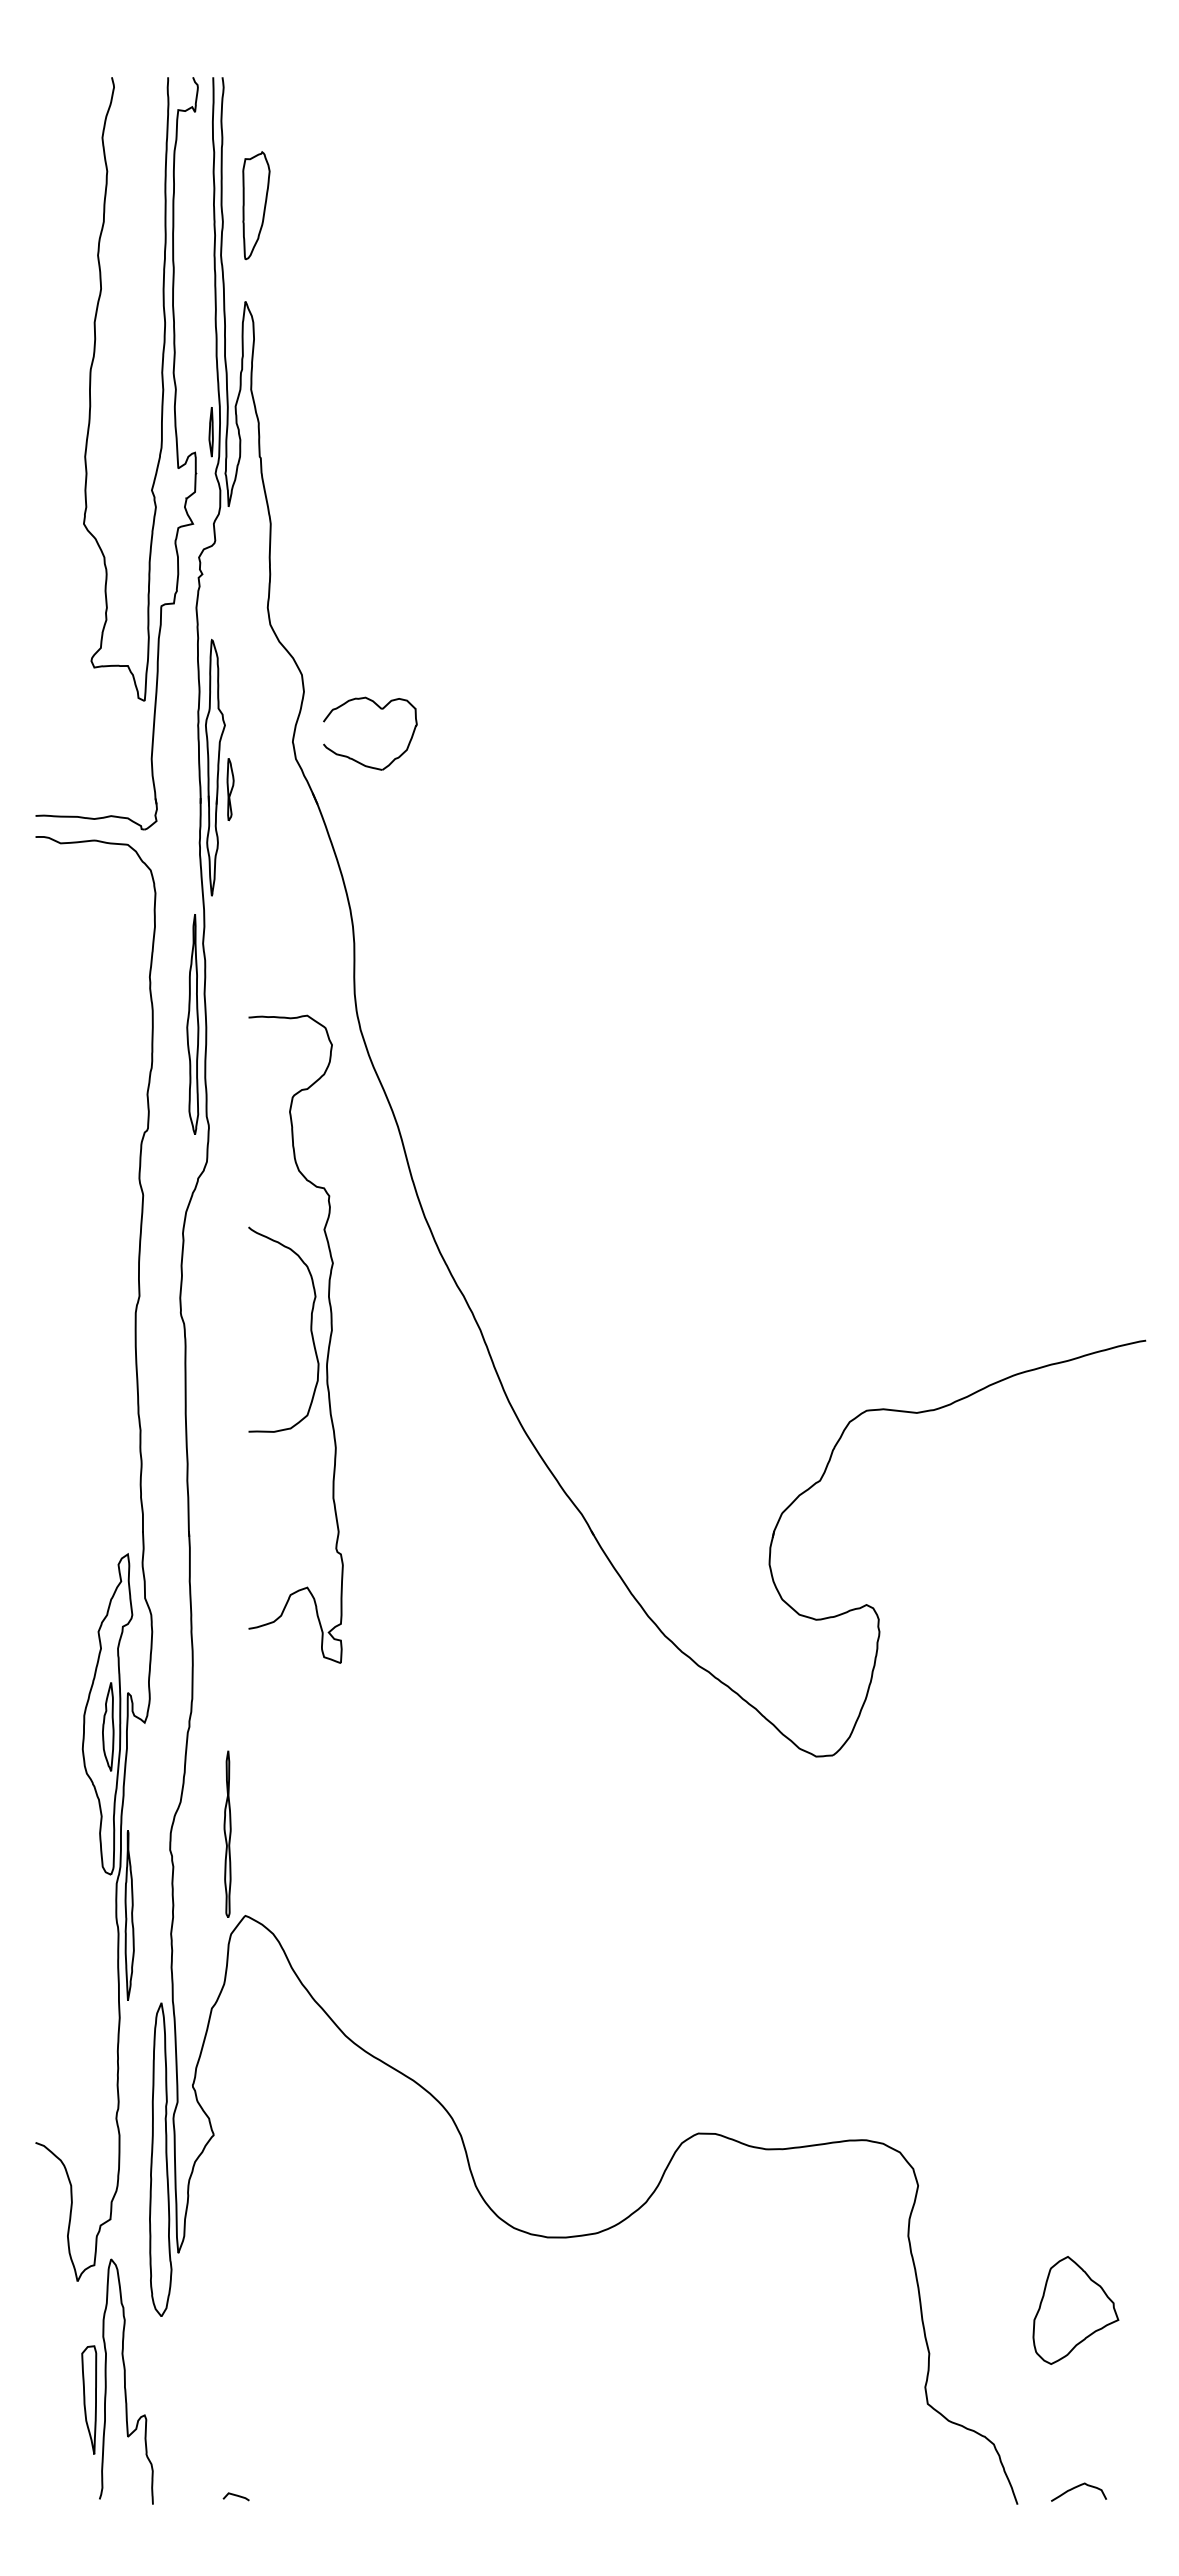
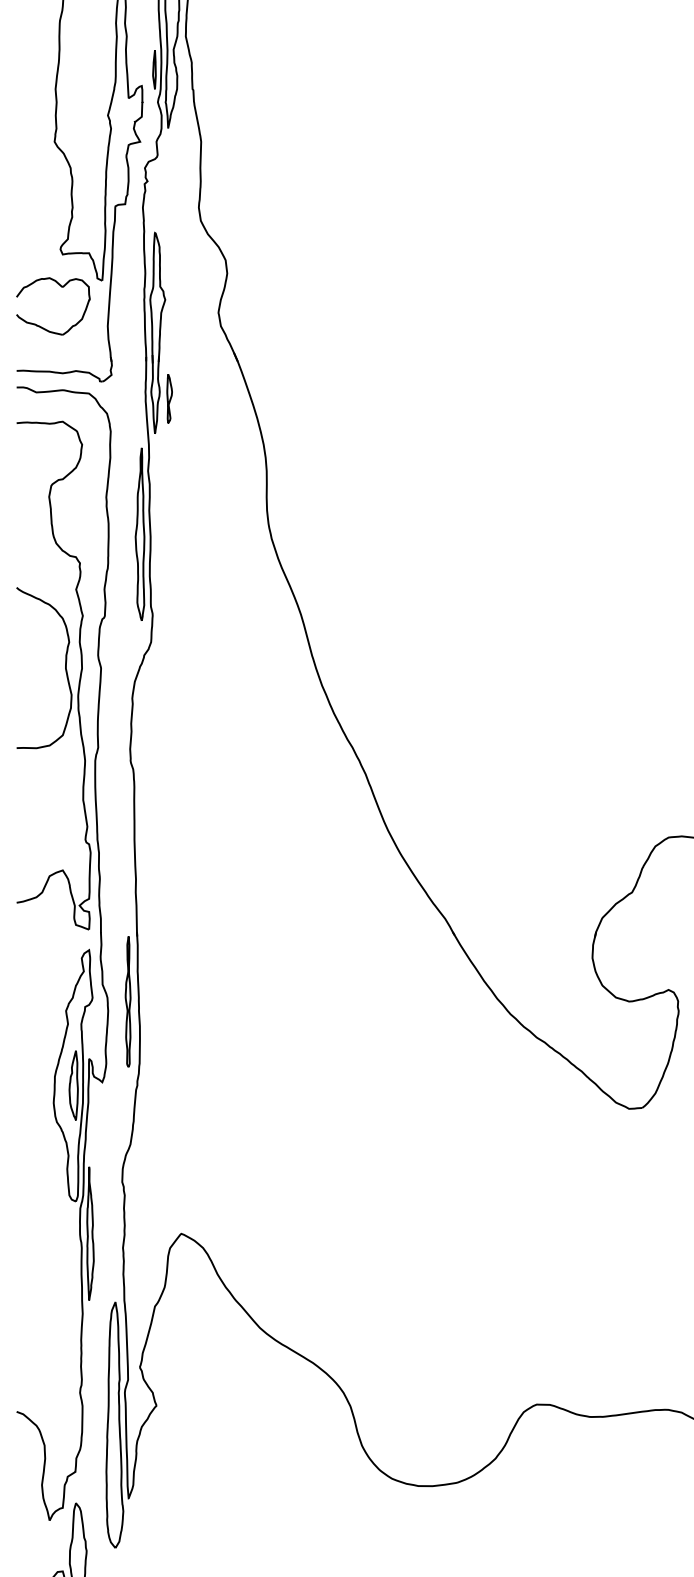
part: (380, 709) -> (61, 287), moved
part: (230, 789) -> (169, 398), moved
part: (311, 1337) -> (66, 674), moved
part: (227, 1833) -> (128, 1001), moved

